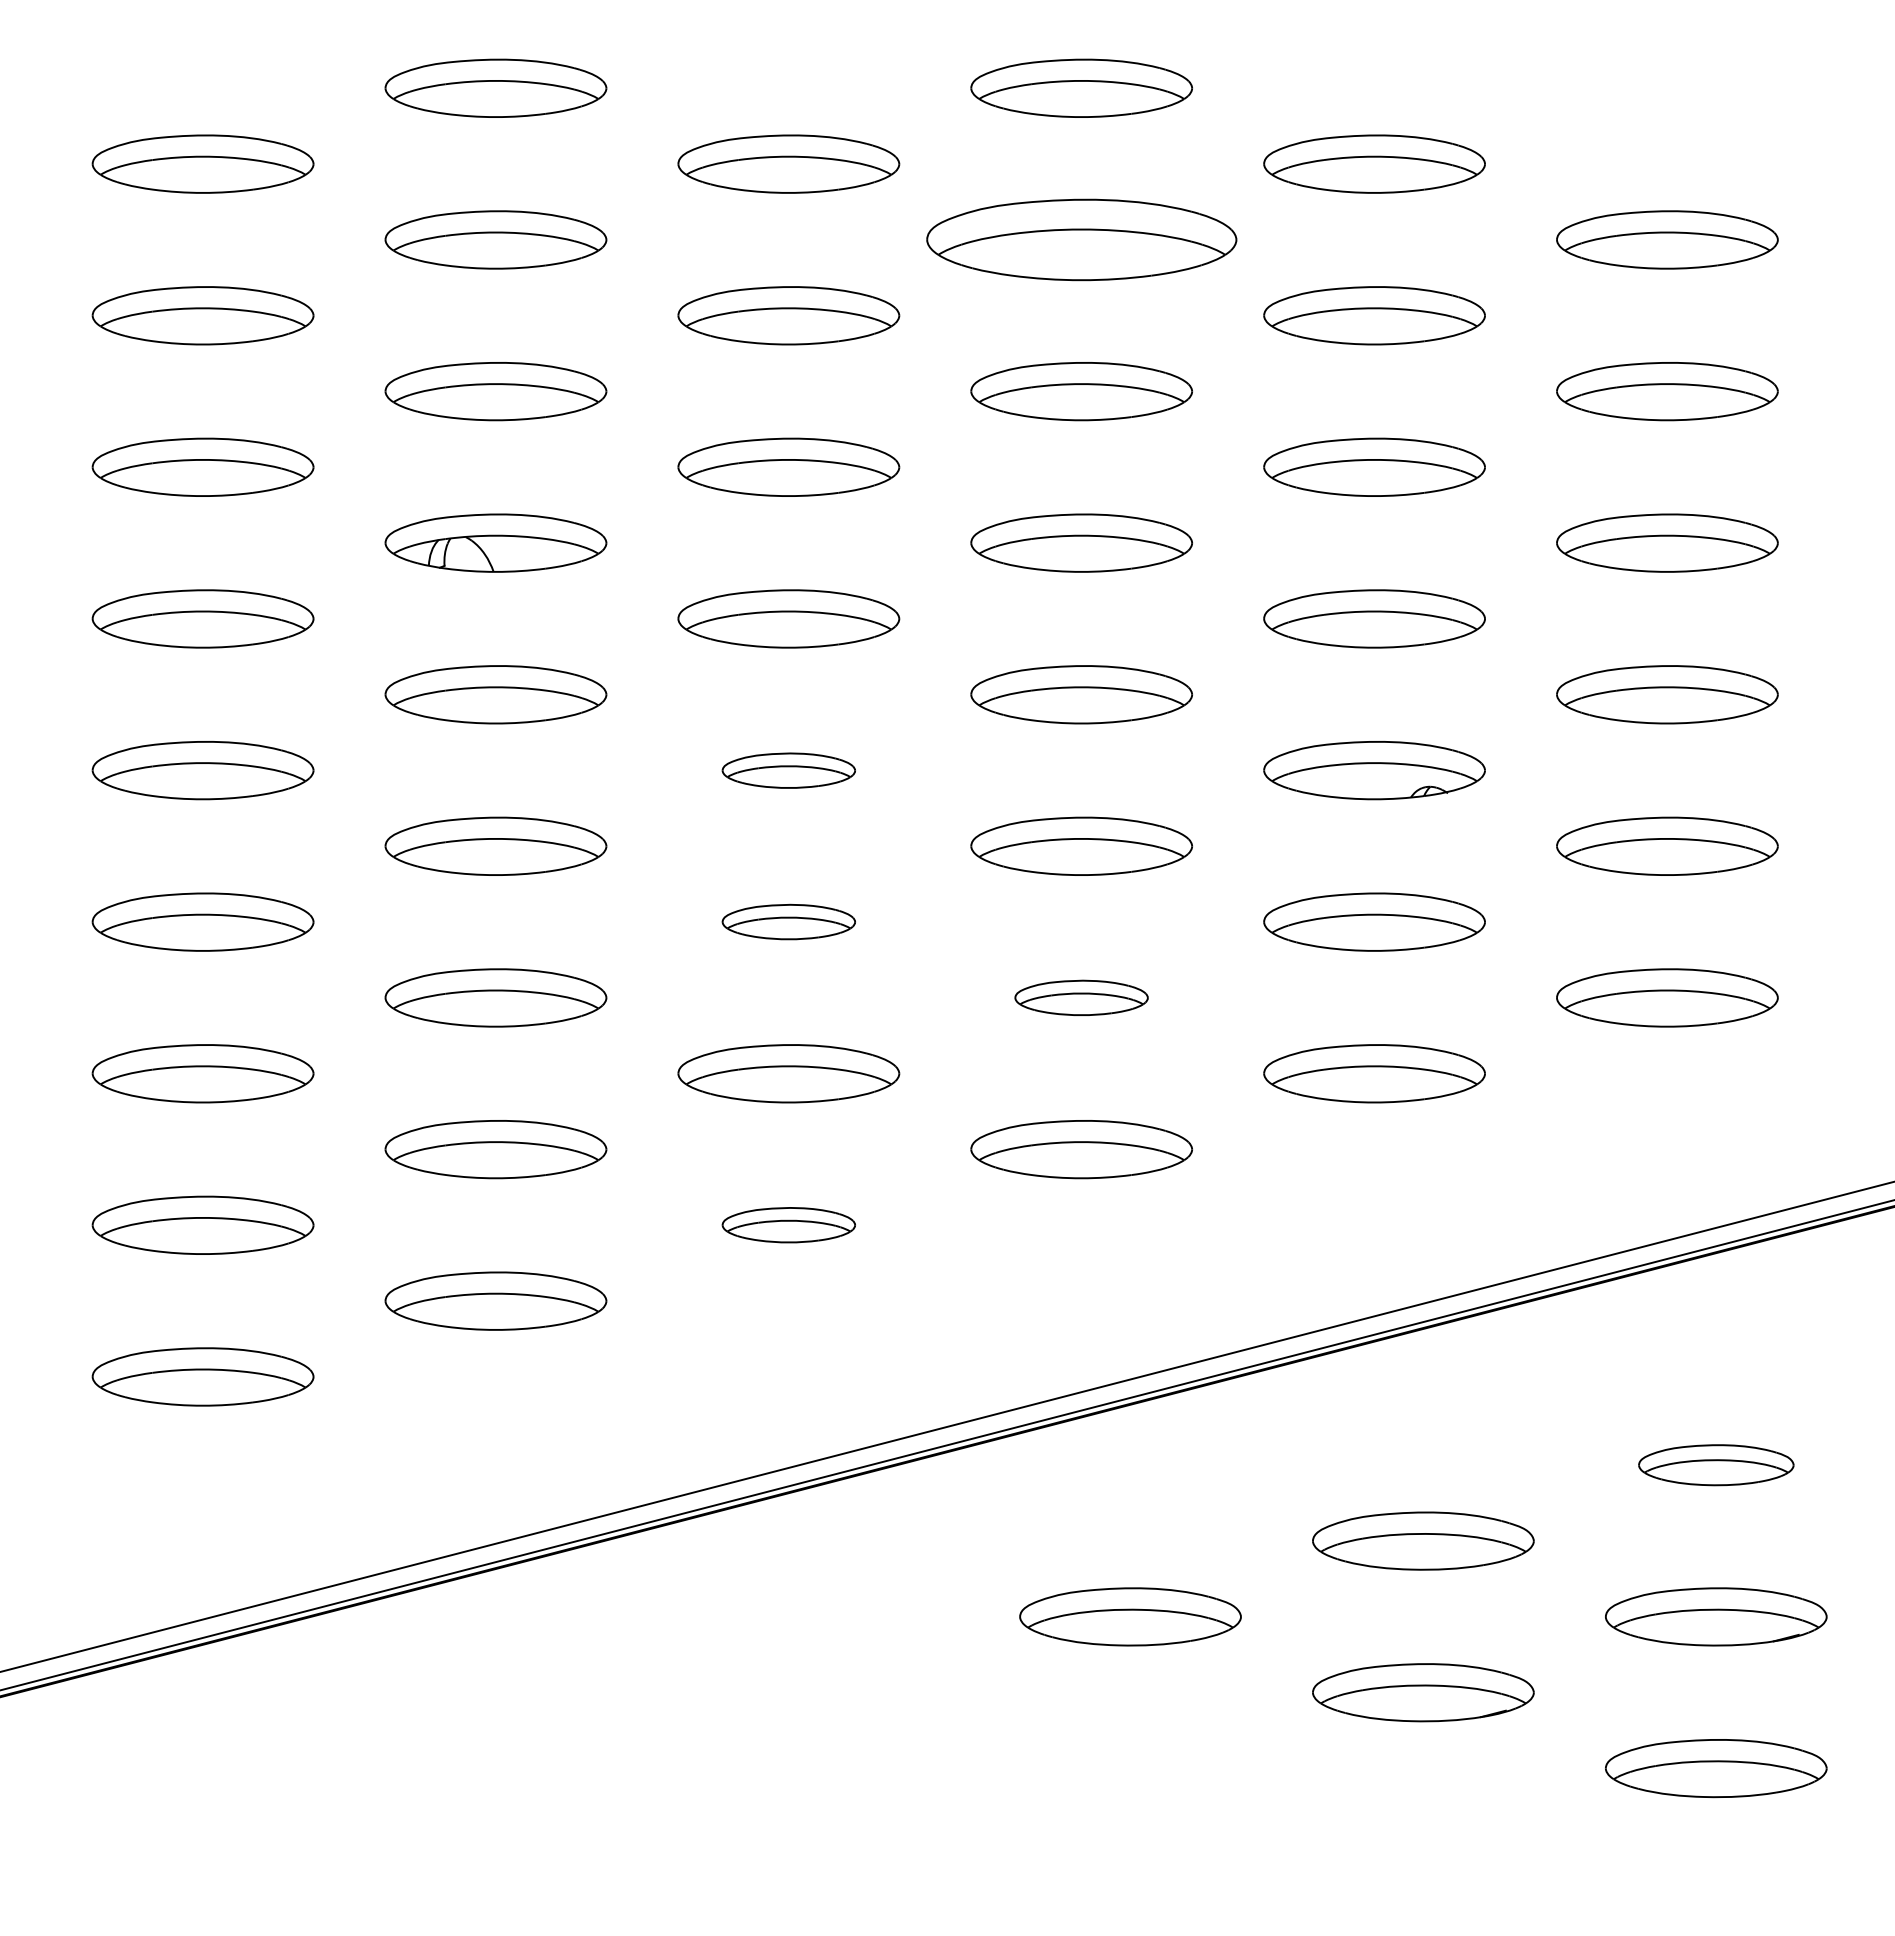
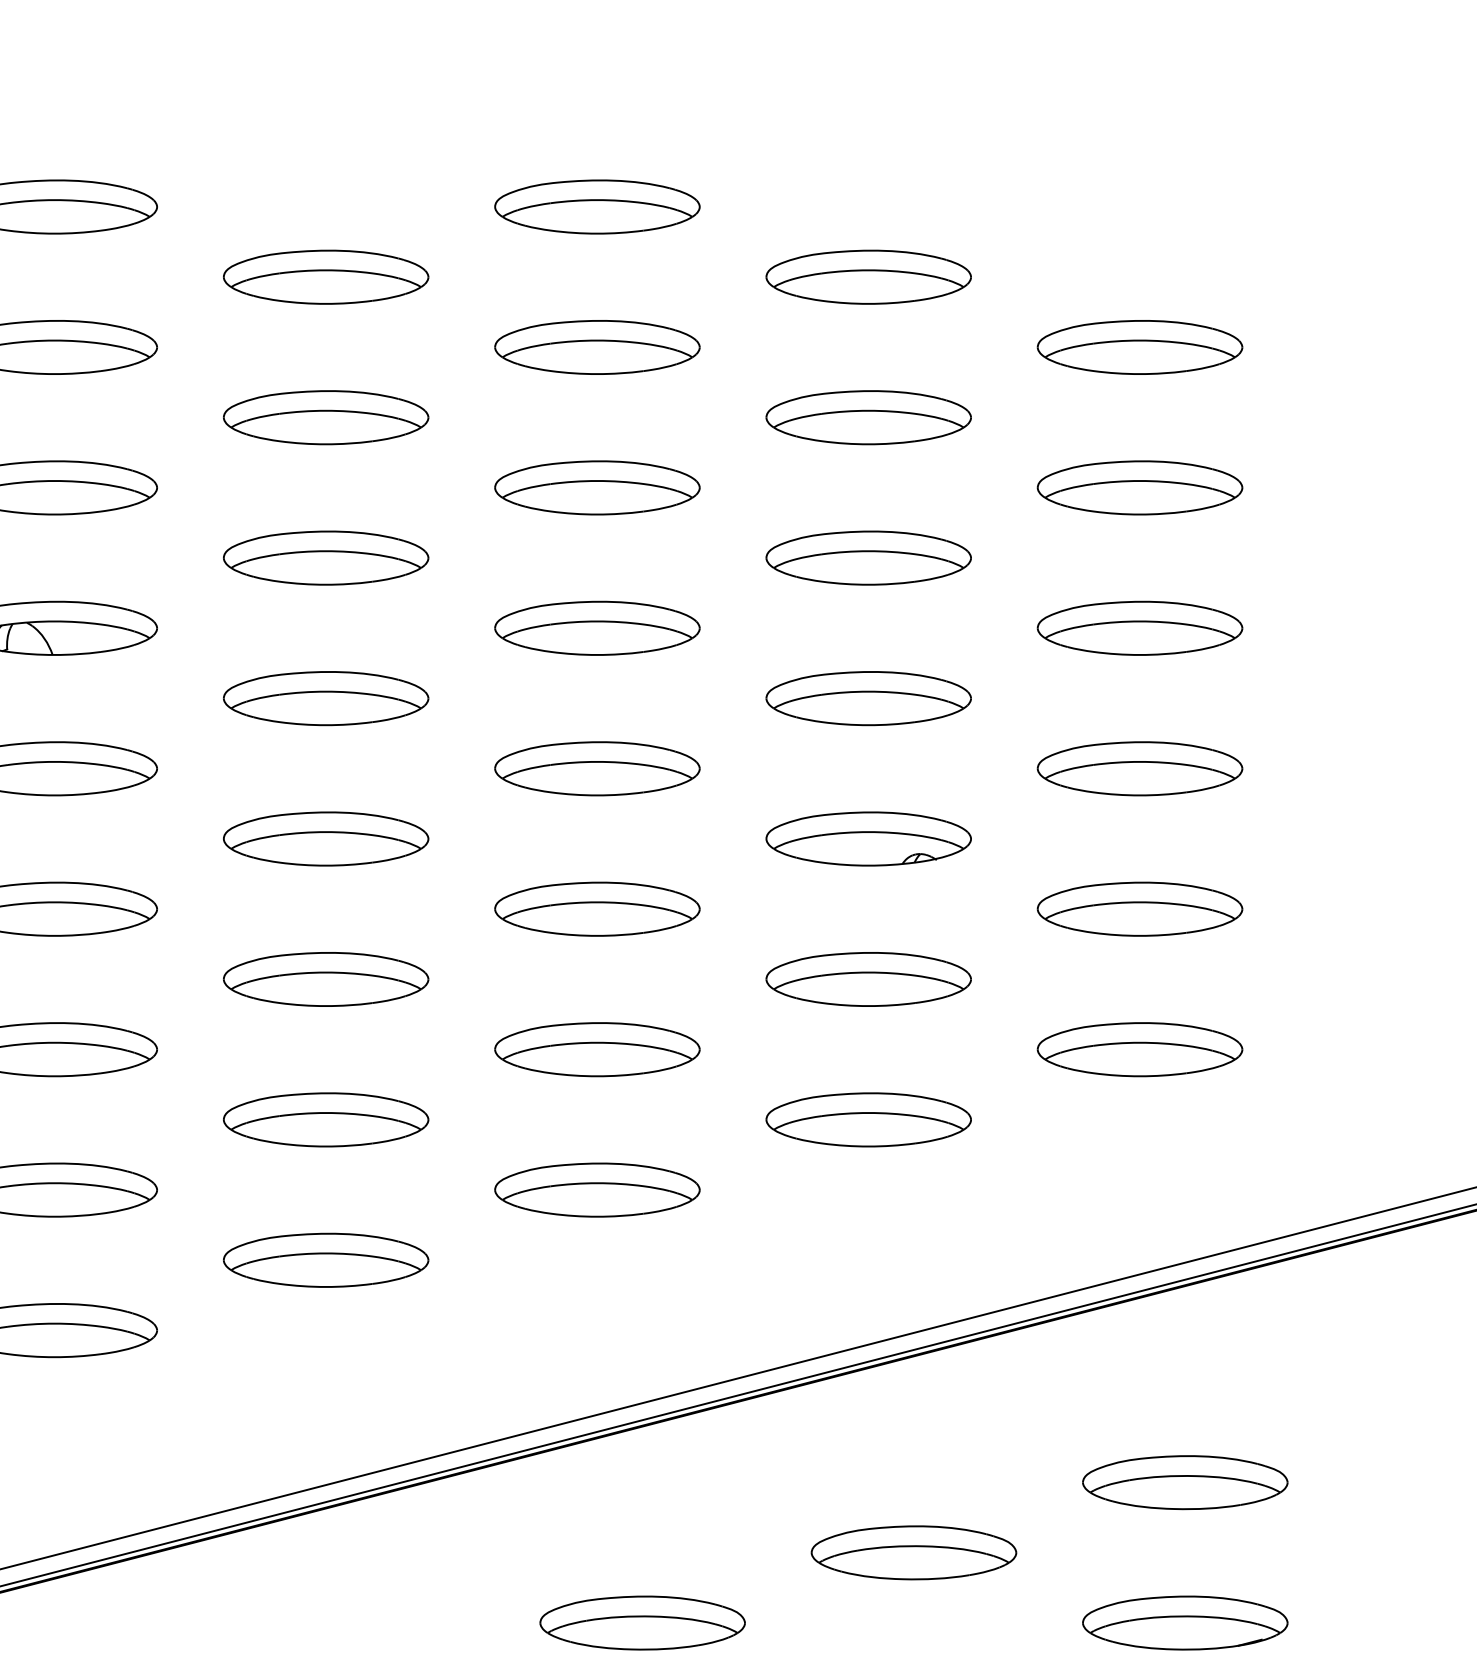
part: (1081, 239) -> (597, 347), size x0.71
part: (788, 770) -> (325, 838), size x1.67
part: (788, 921) -> (325, 978), size x1.67
part: (1081, 997) -> (597, 1049), size x1.67
part: (788, 1224) -> (325, 1259), size x1.67
part: (1716, 1464) -> (1185, 1481), size x1.43

